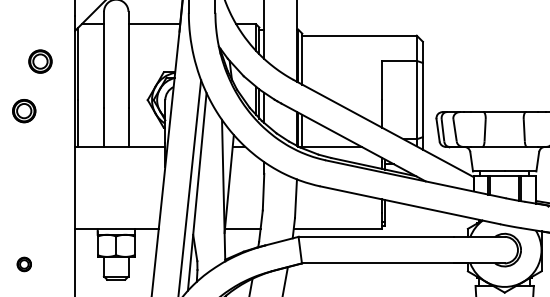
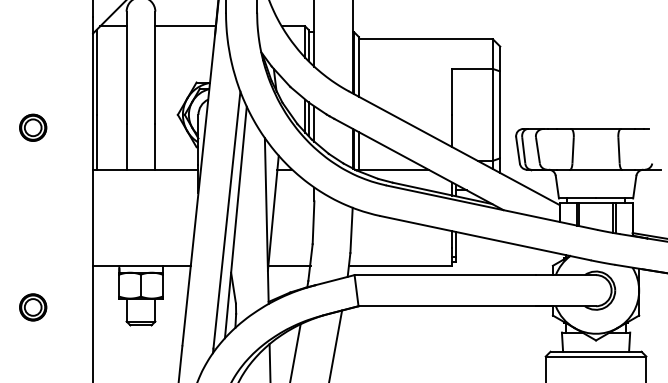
part: (40, 61) -> (52, 69), removed
part: (24, 264) -> (33, 307), size x1.67

